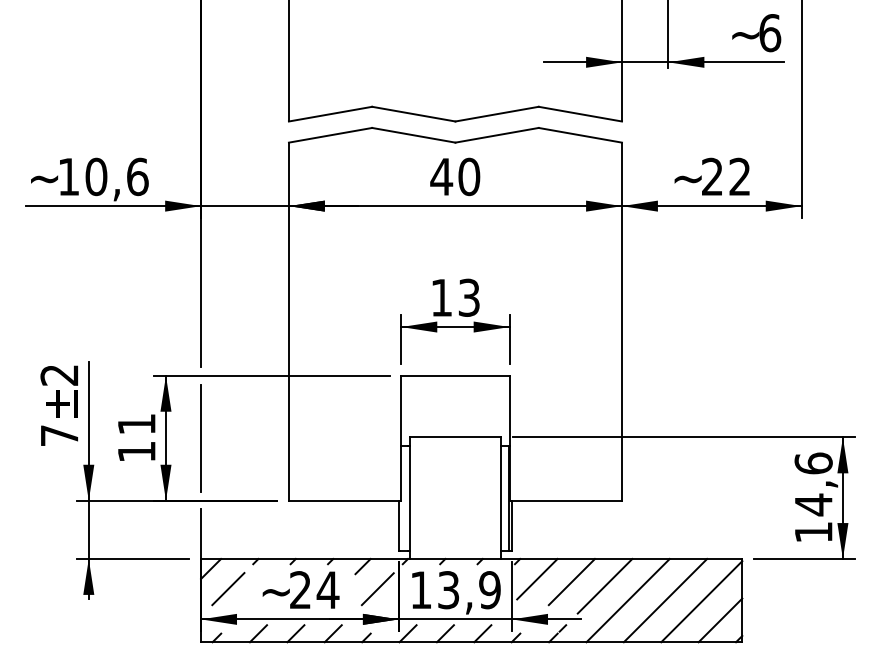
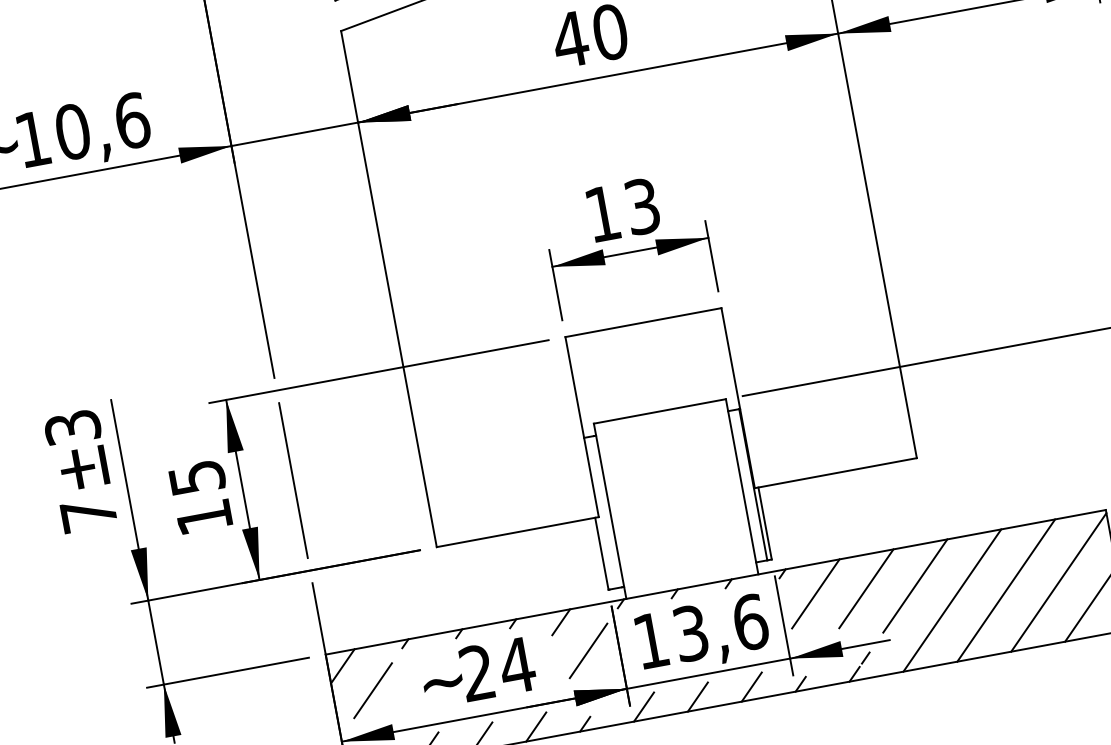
text: (59, 375) -> (72, 427), 2 -> 3
text: (136, 424) -> (196, 478), 11 -> 15
text: (490, 590) -> (751, 622), 13,9 -> 13,6

